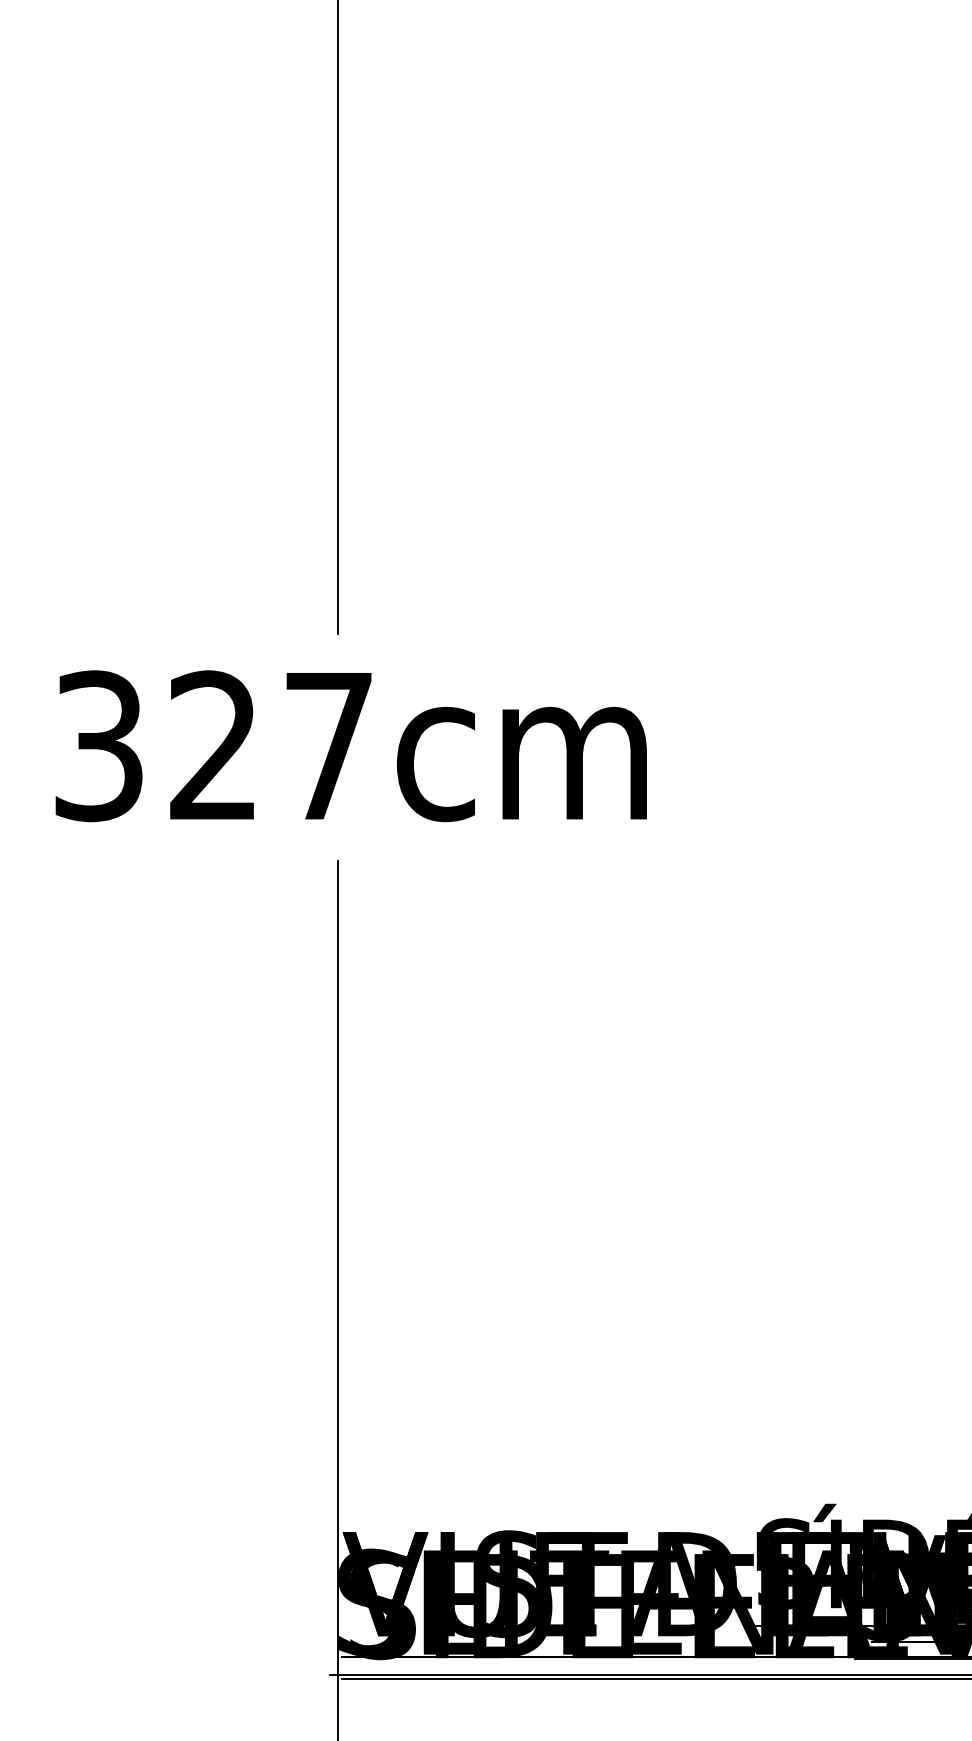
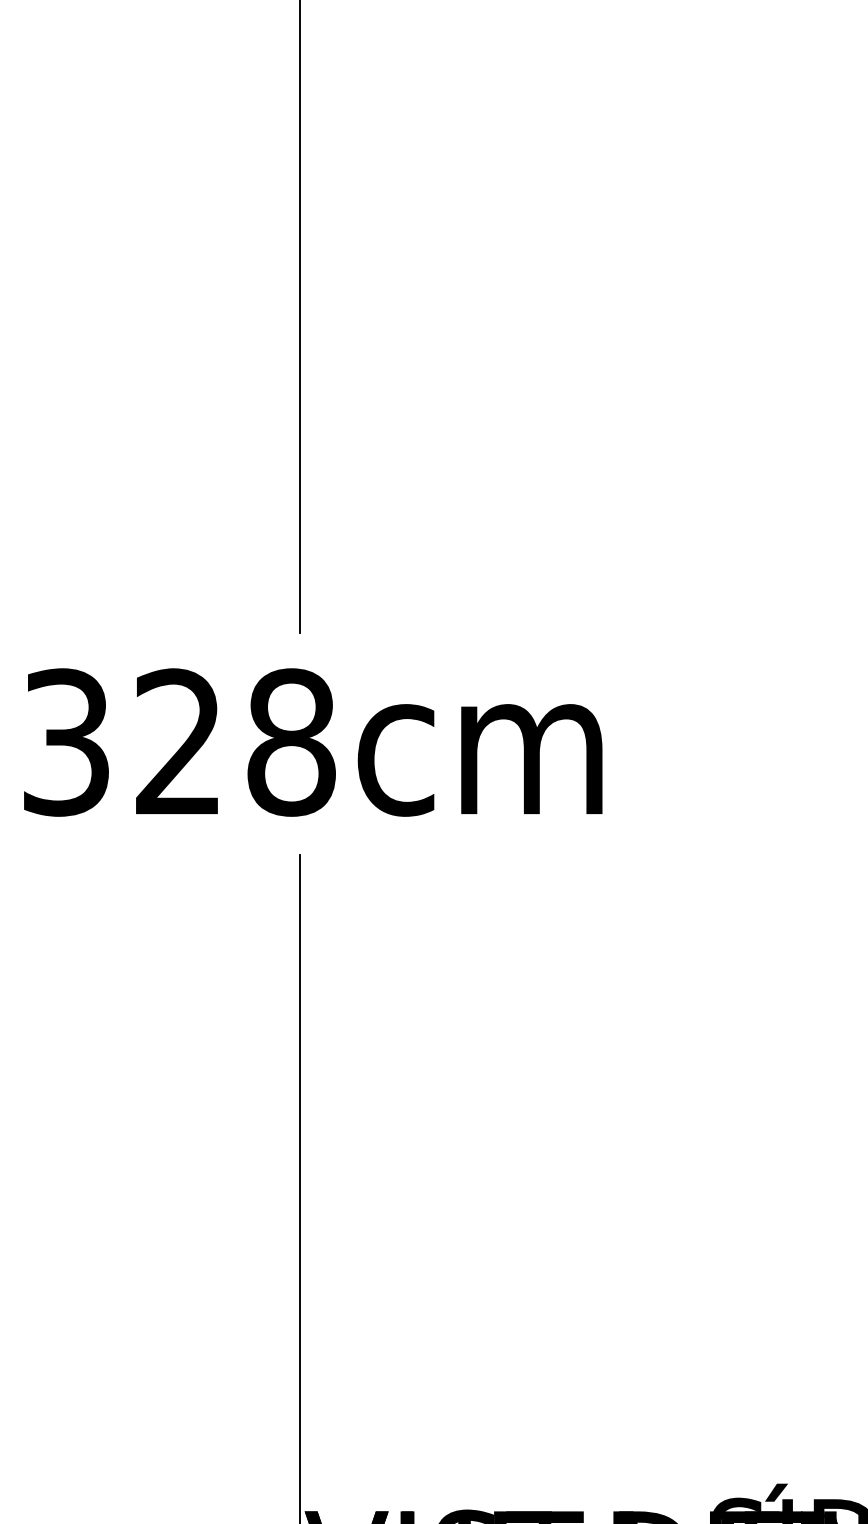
text: (329, 746) -> (291, 742), 327cm -> 328cm

